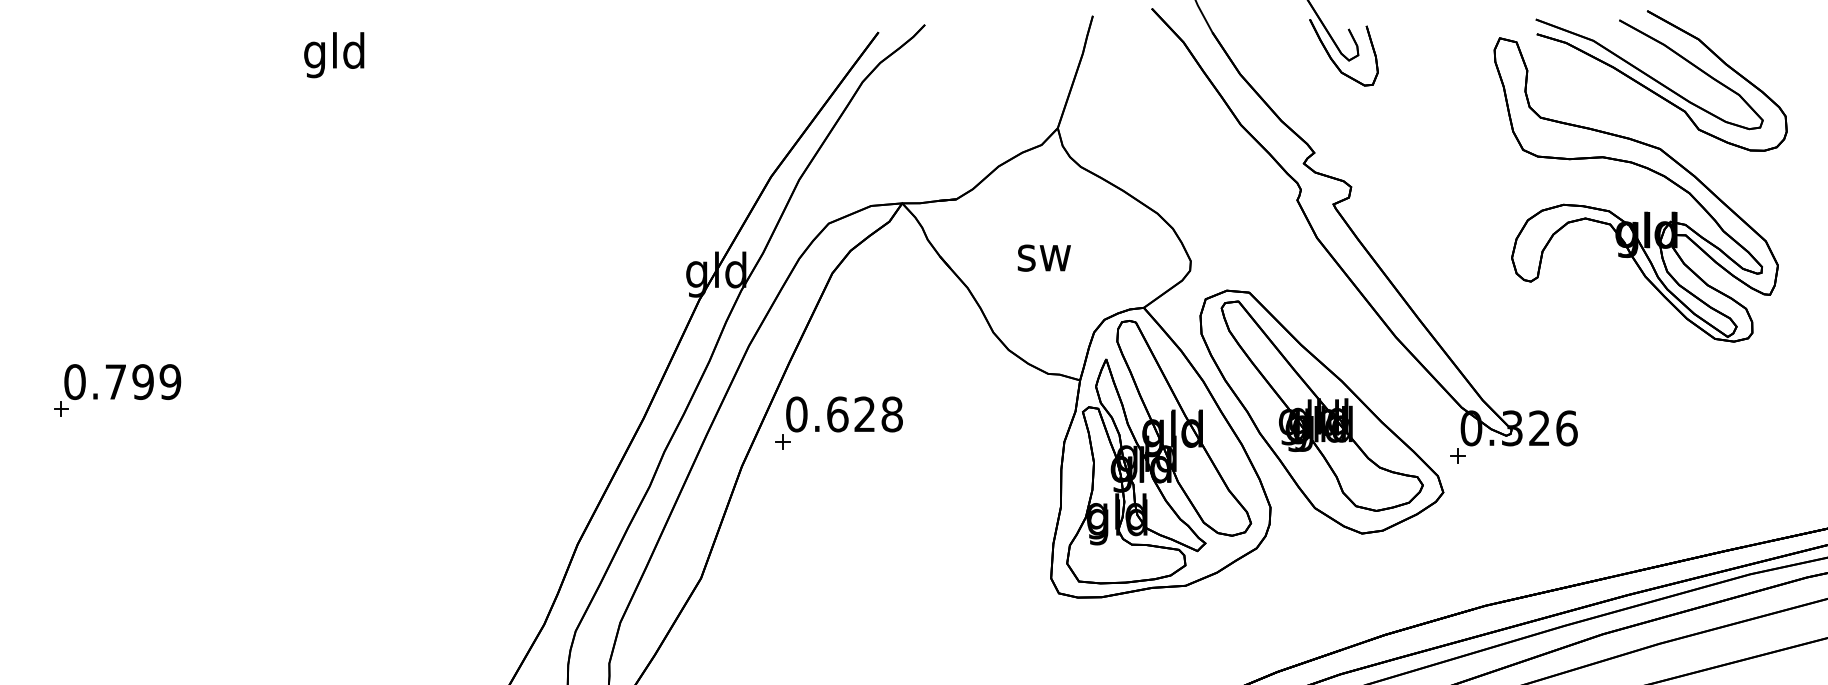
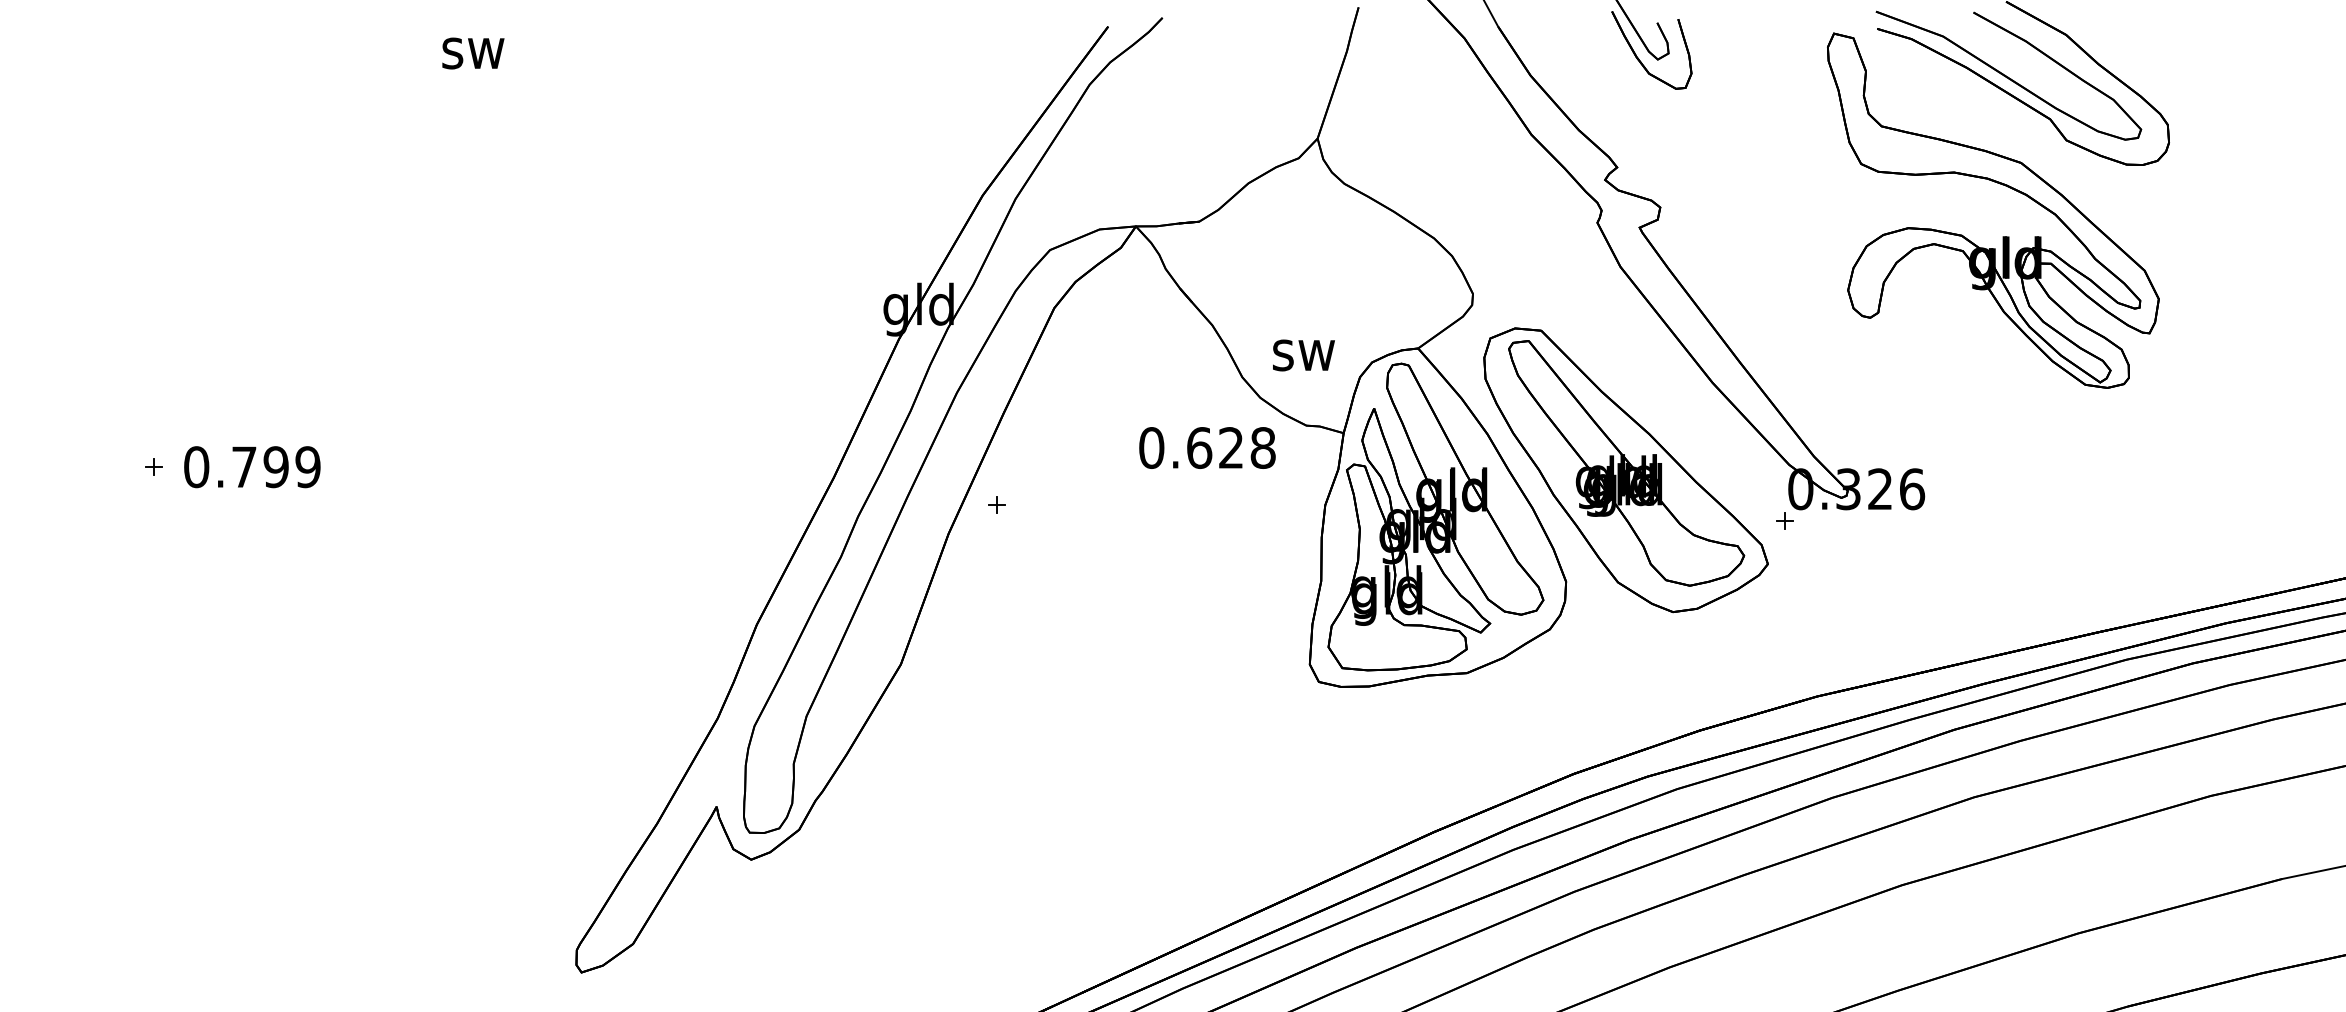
text: (334, 55) -> (472, 53), gld -> sw
text: (1044, 258) -> (1303, 355), moved
text: (122, 382) -> (252, 467), moved
text: (844, 414) -> (1207, 447), moved

